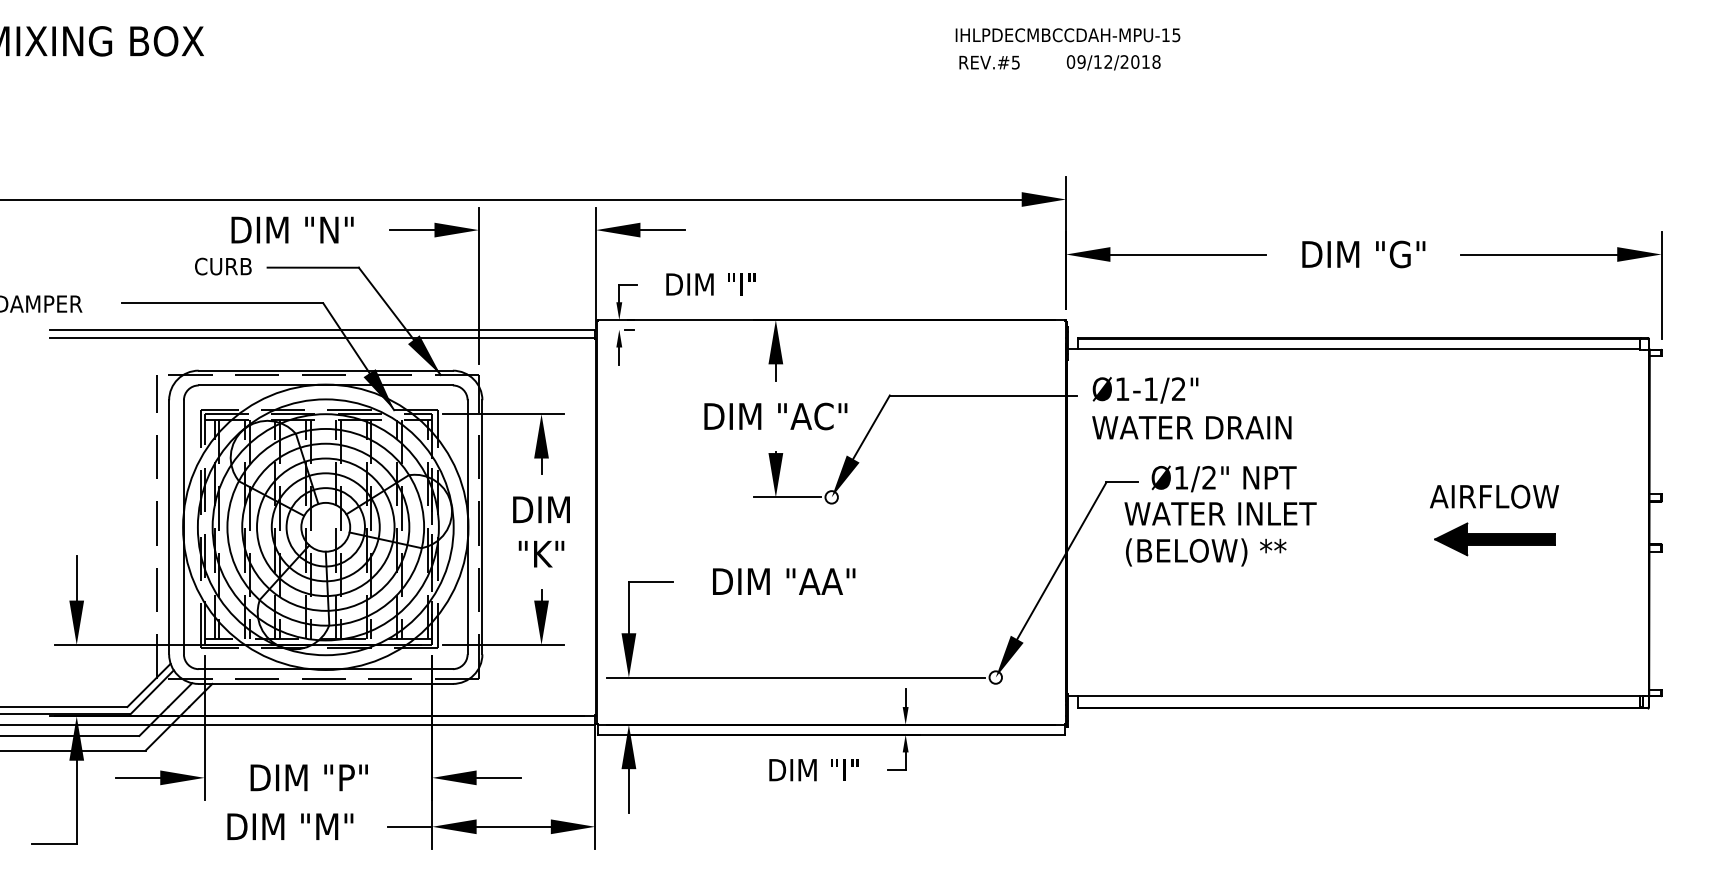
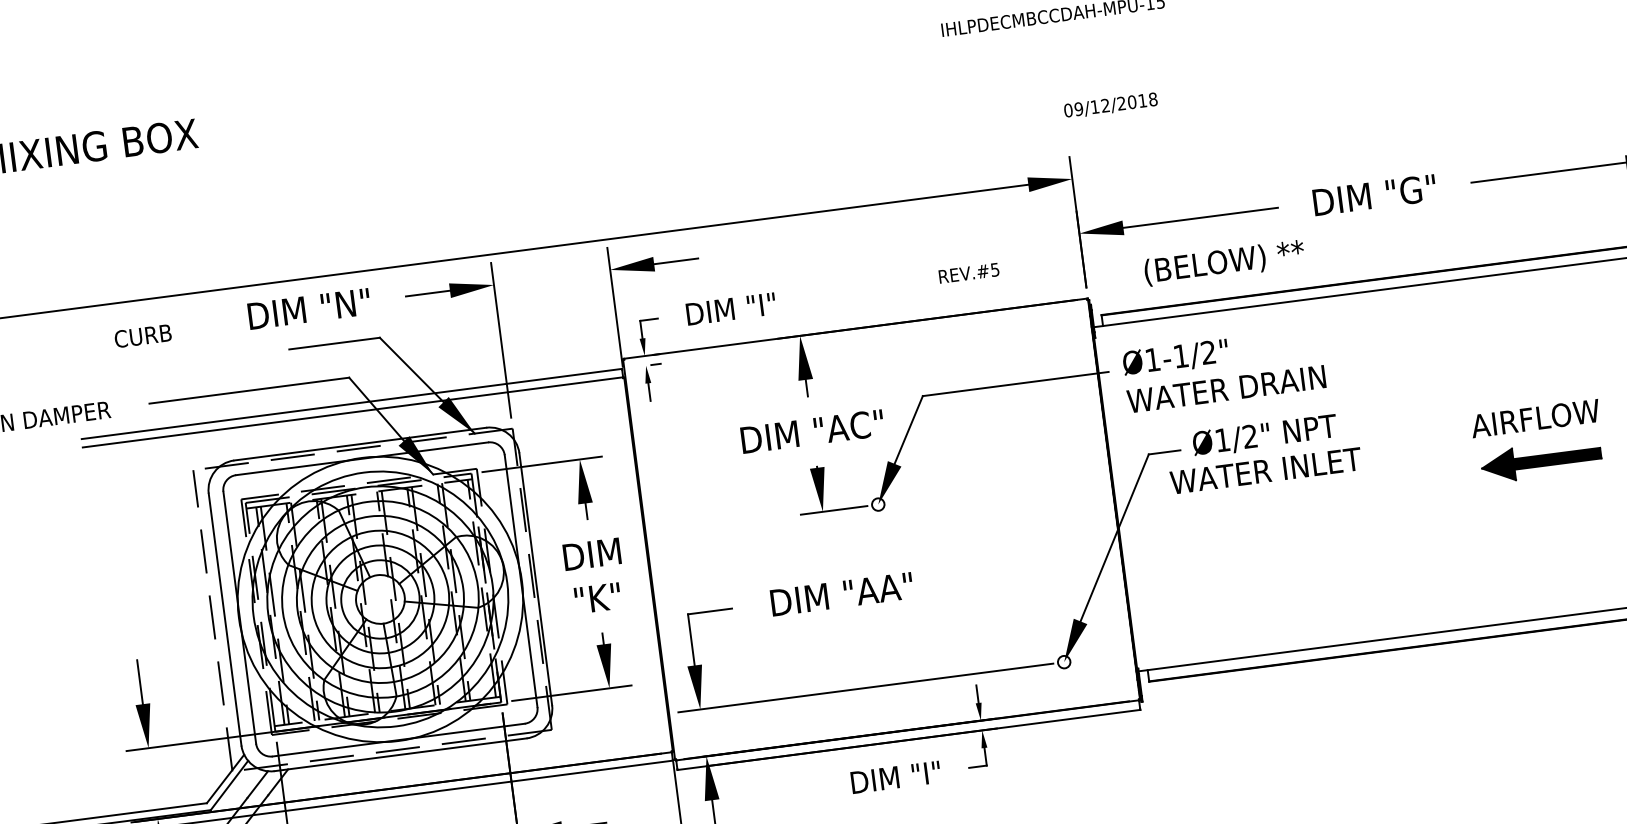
text: (989, 62) -> (969, 273), moved
text: (1113, 62) -> (1110, 105), moved
text: (223, 266) -> (143, 336), moved
text: (1206, 552) -> (1224, 263), moved

